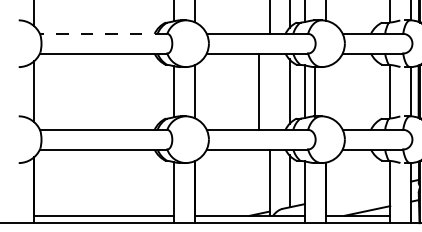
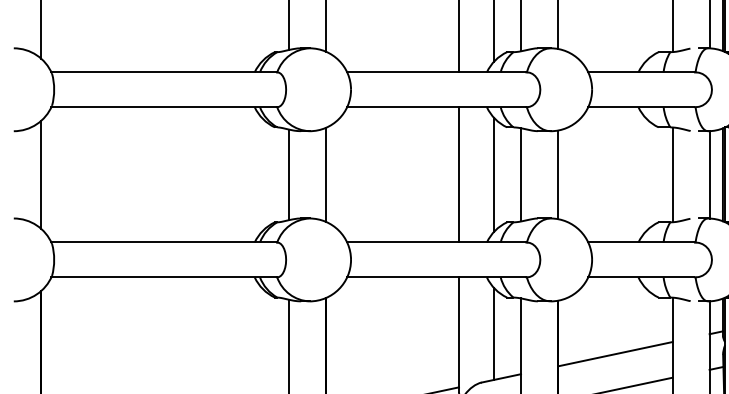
line: (103, 33) -> (164, 71), dashed -> solid
line: (258, 91) -> (458, 174), moved
line: (314, 91) -> (557, 174), moved
line: (357, 192) -> (614, 353), added

